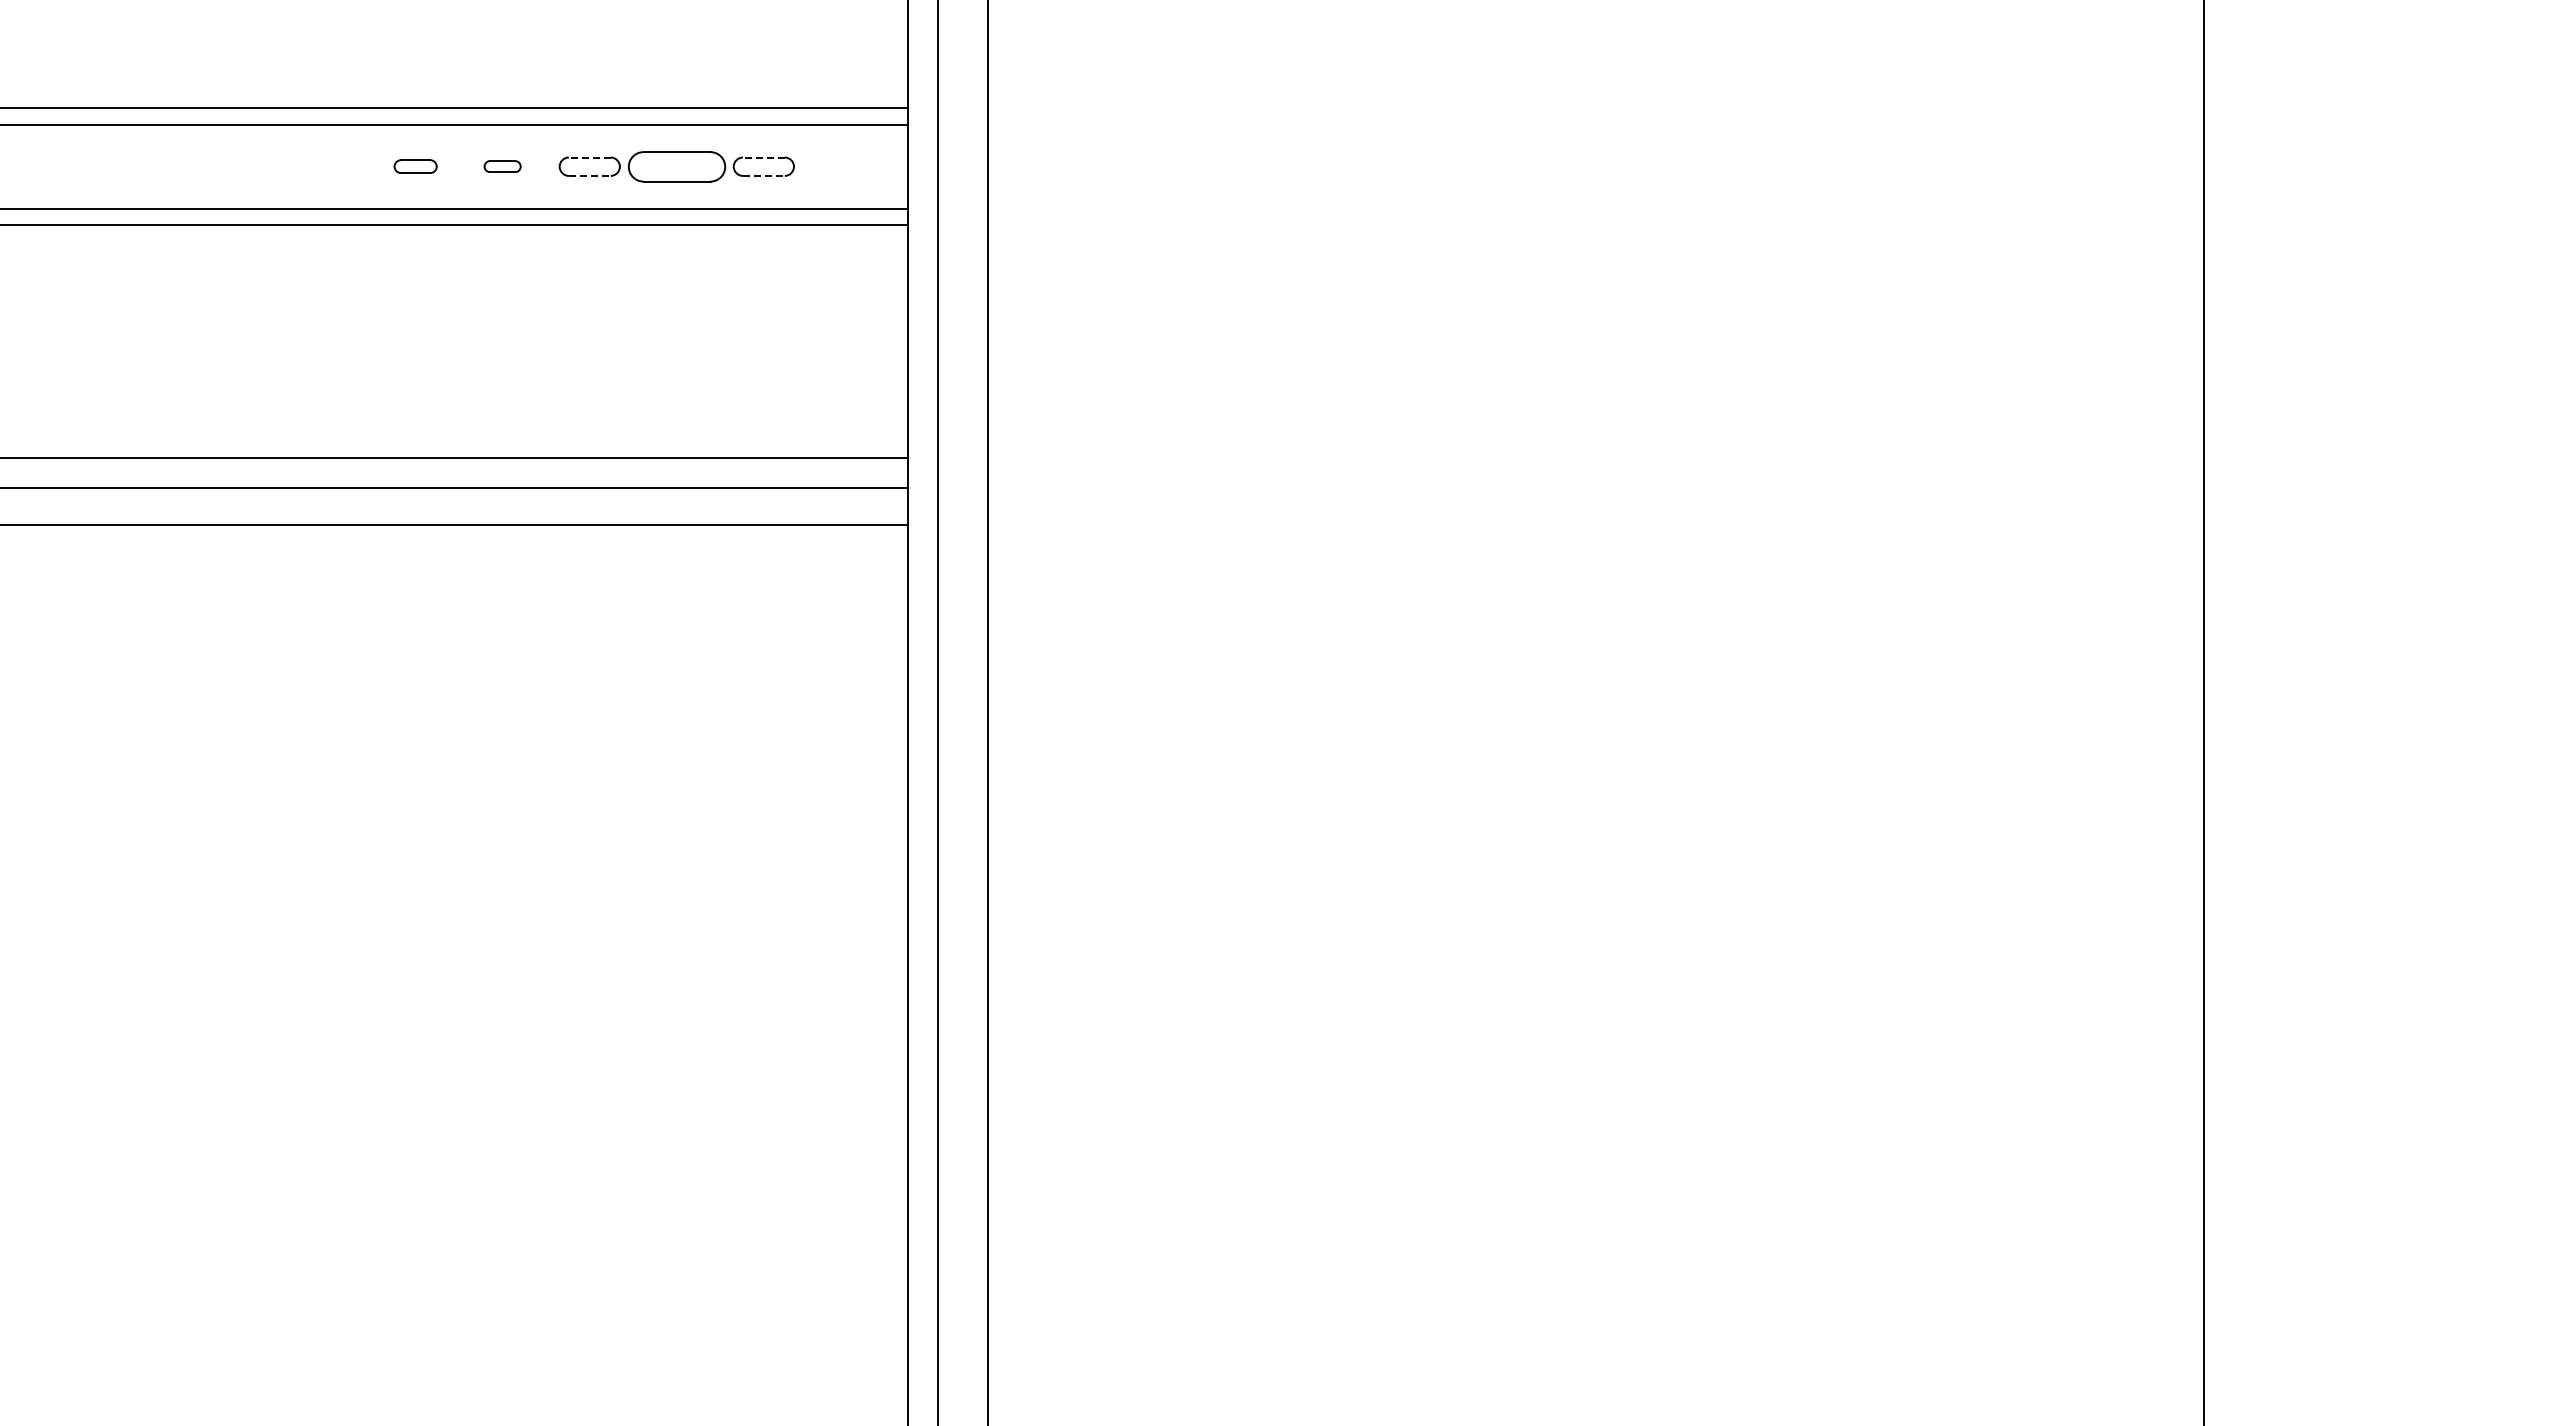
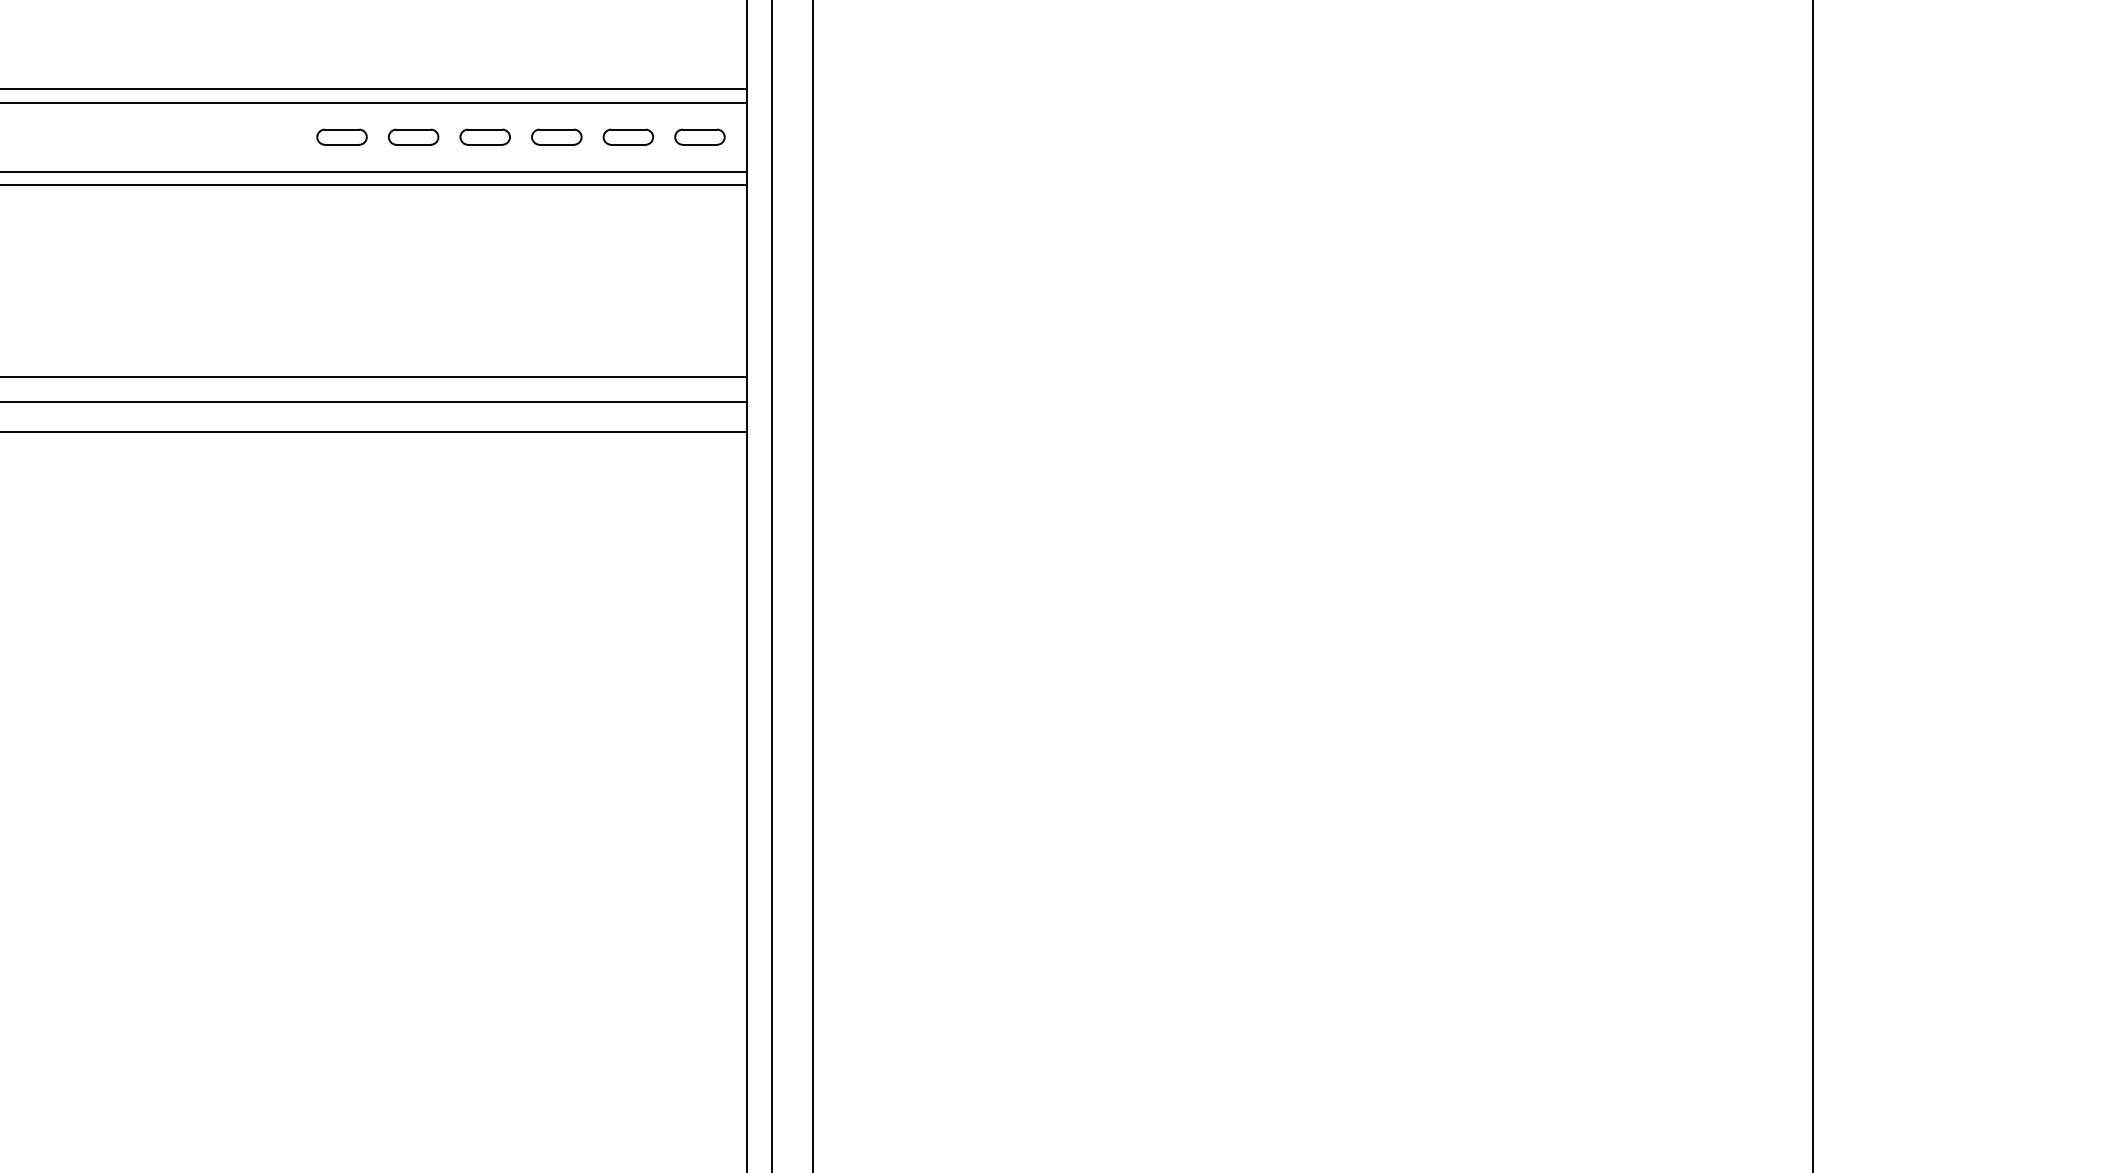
line: (589, 157) -> (484, 129), dashed -> solid
line: (763, 157) -> (628, 129), dashed -> solid
part: (415, 166) -> (341, 137), size x1.43
part: (502, 166) -> (413, 137), size x1.67
part: (676, 166) -> (556, 137), size x0.62
part: (850, 166) -> (699, 137), added
line: (589, 175) -> (484, 144), dashed -> solid
line: (763, 175) -> (628, 144), dashed -> solid

